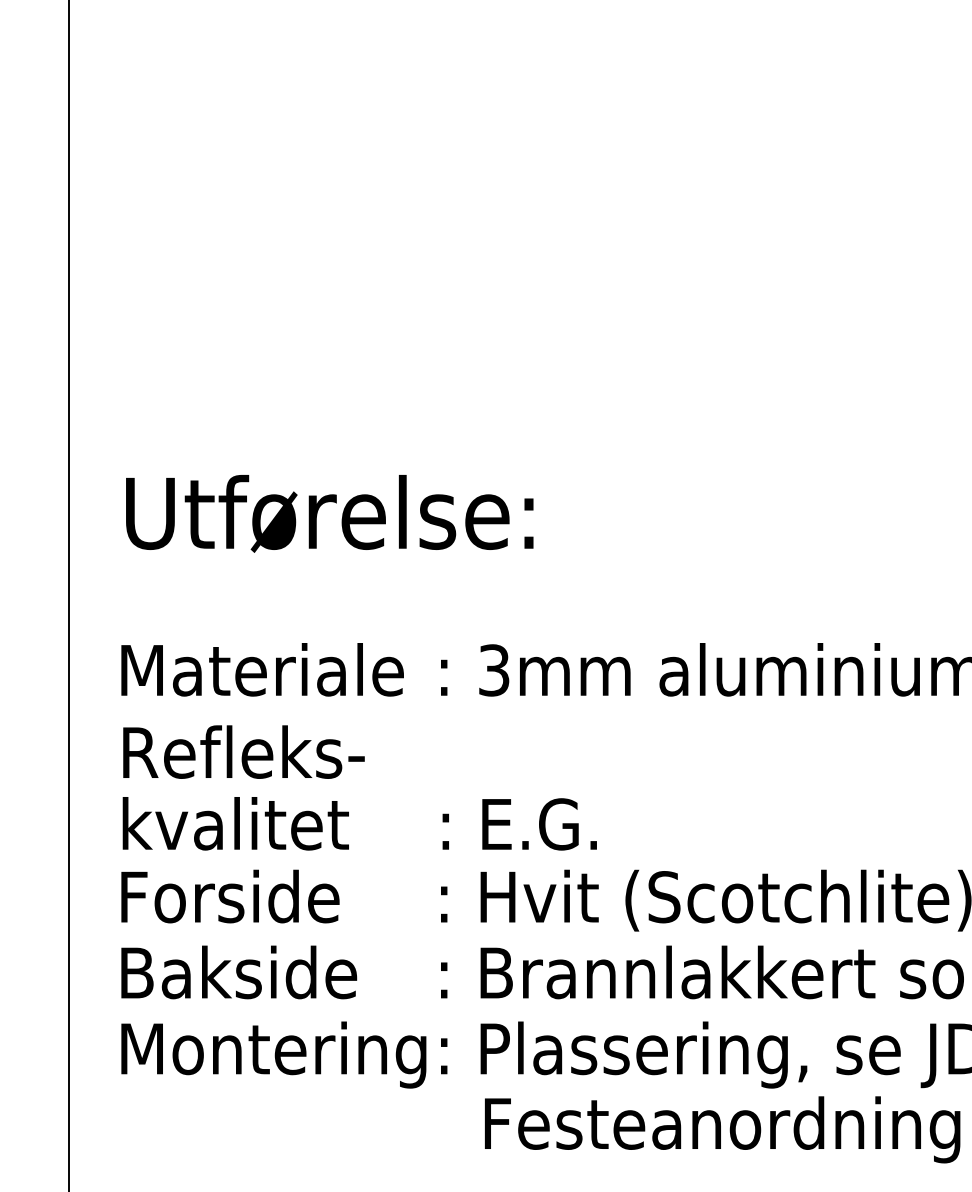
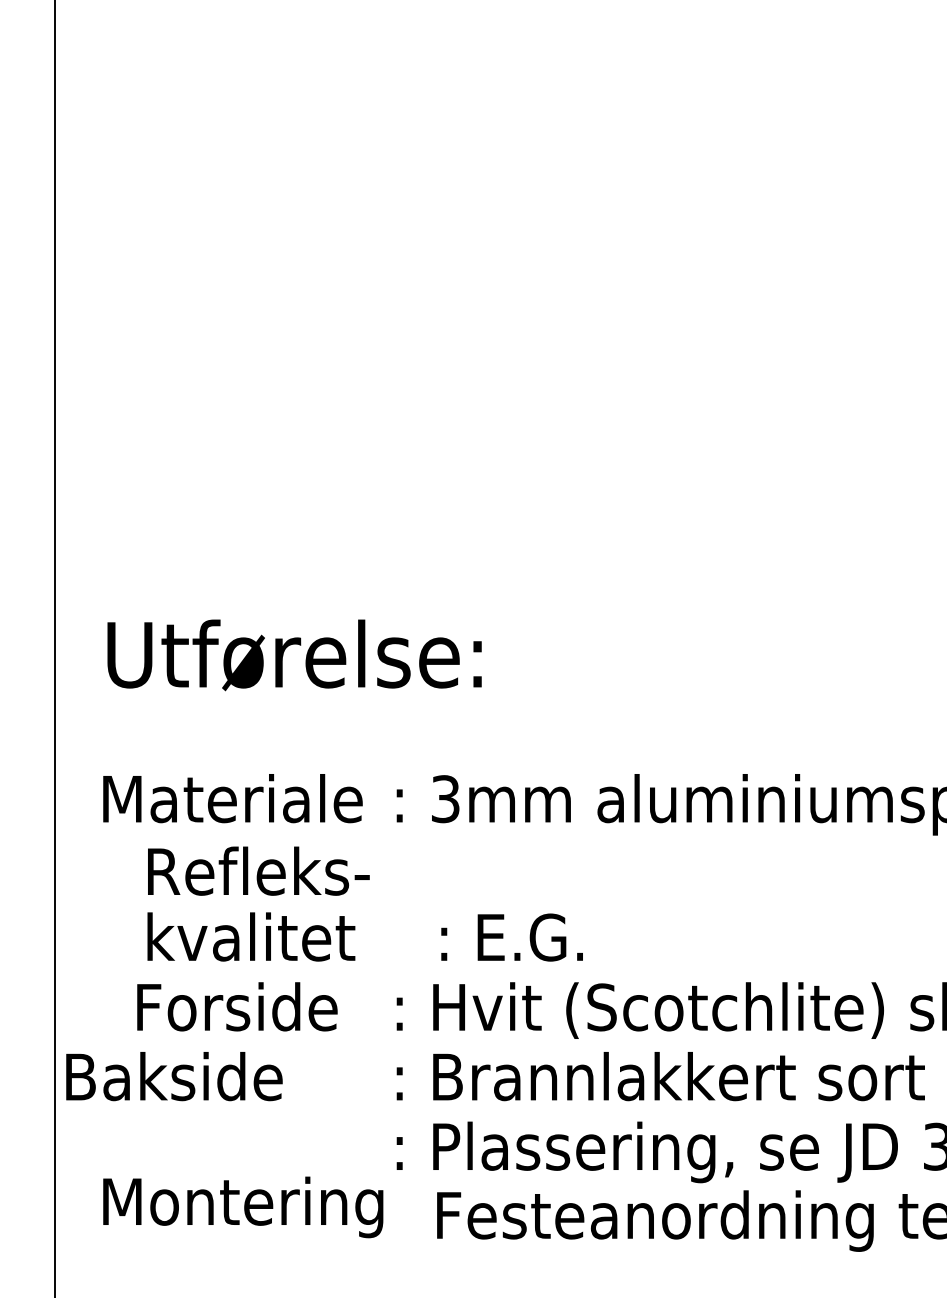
text: (359, 787) -> (364, 903), moved
text: (230, 896) -> (237, 1006), moved
text: (239, 972) -> (174, 1076), moved
text: (274, 1055) -> (243, 1207), moved

